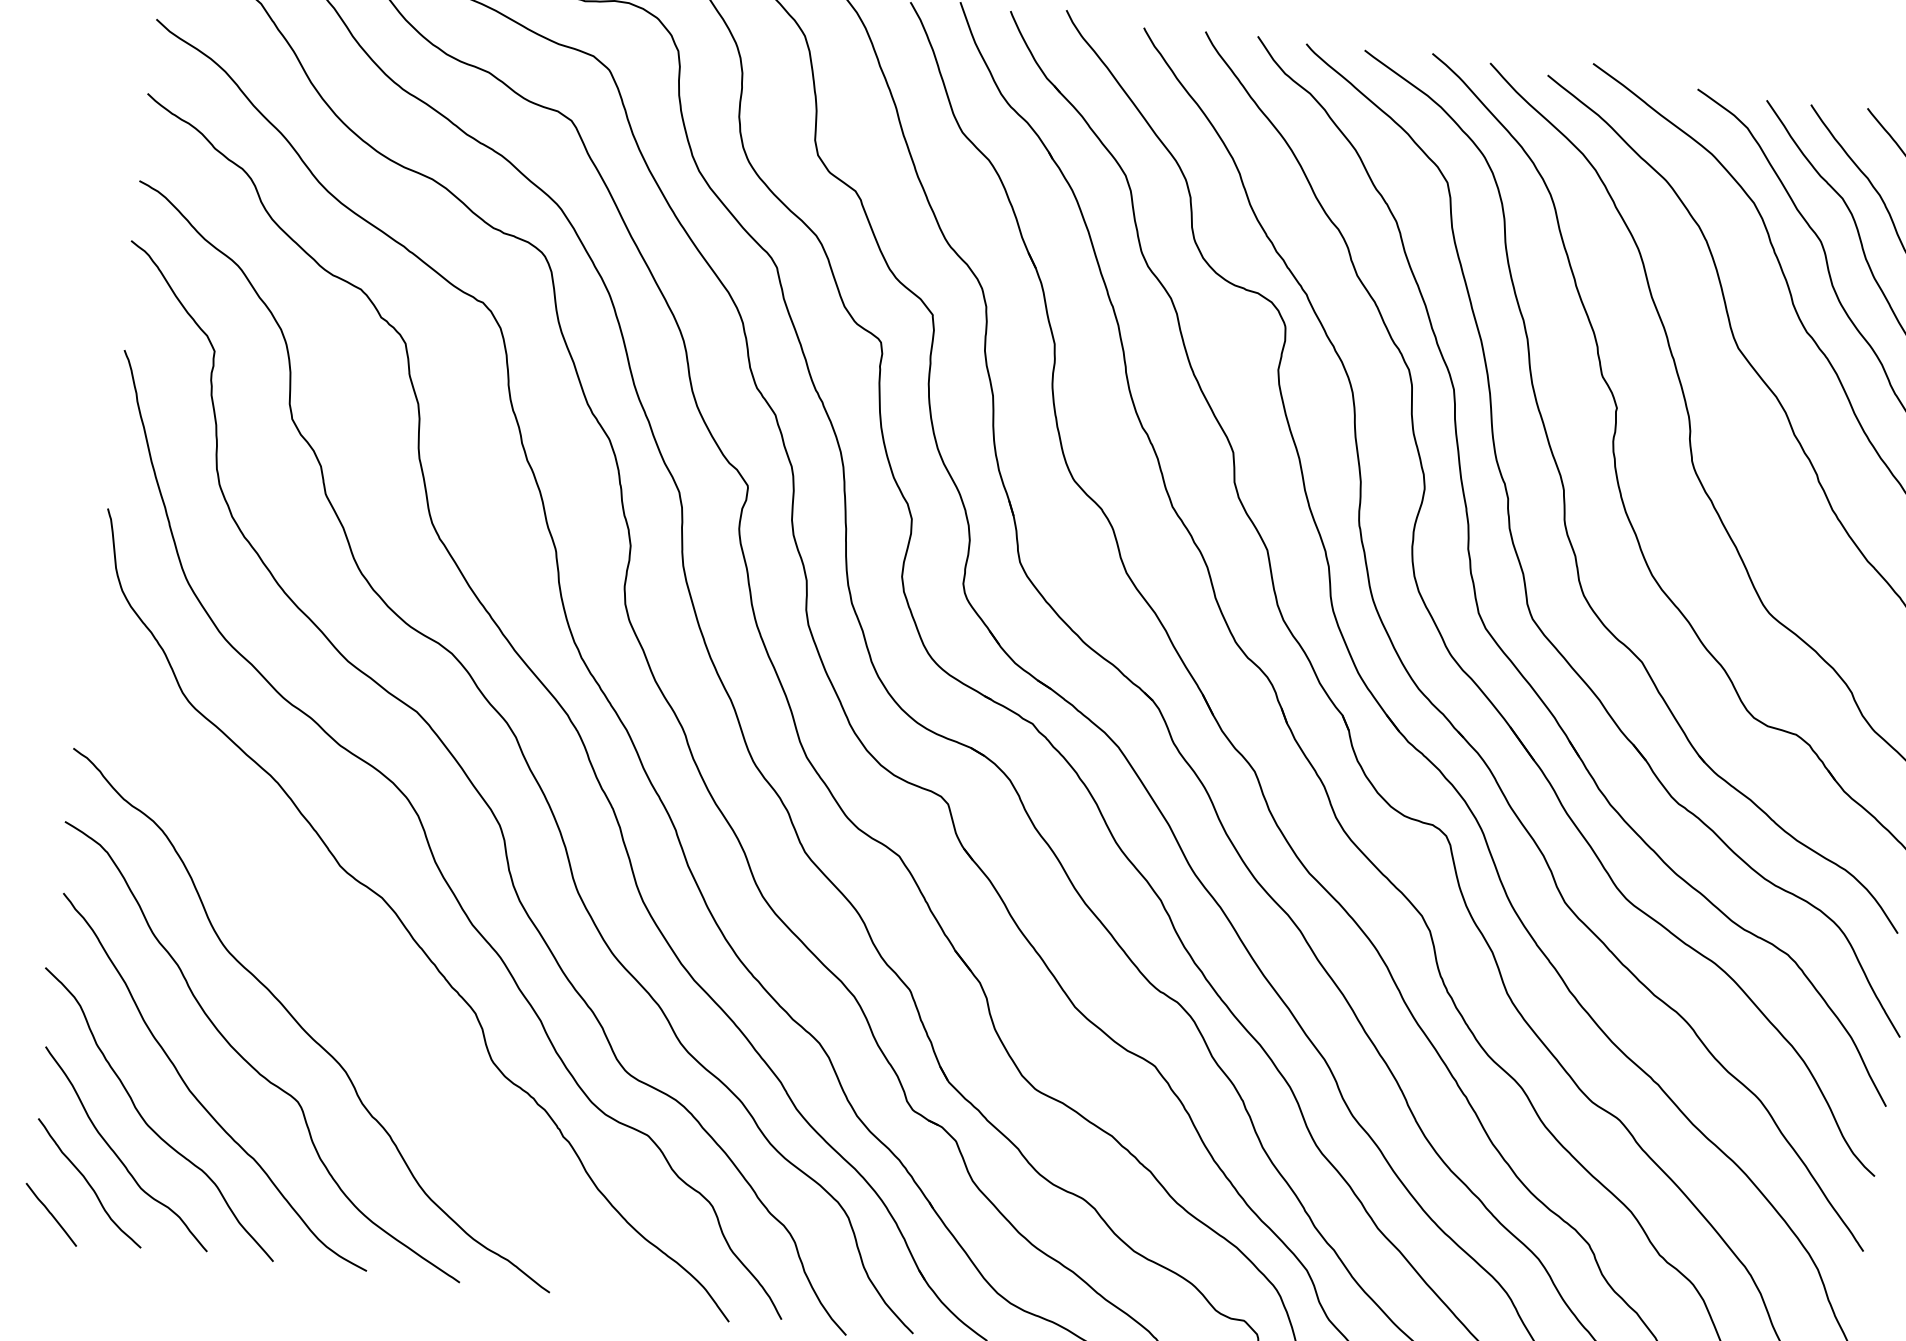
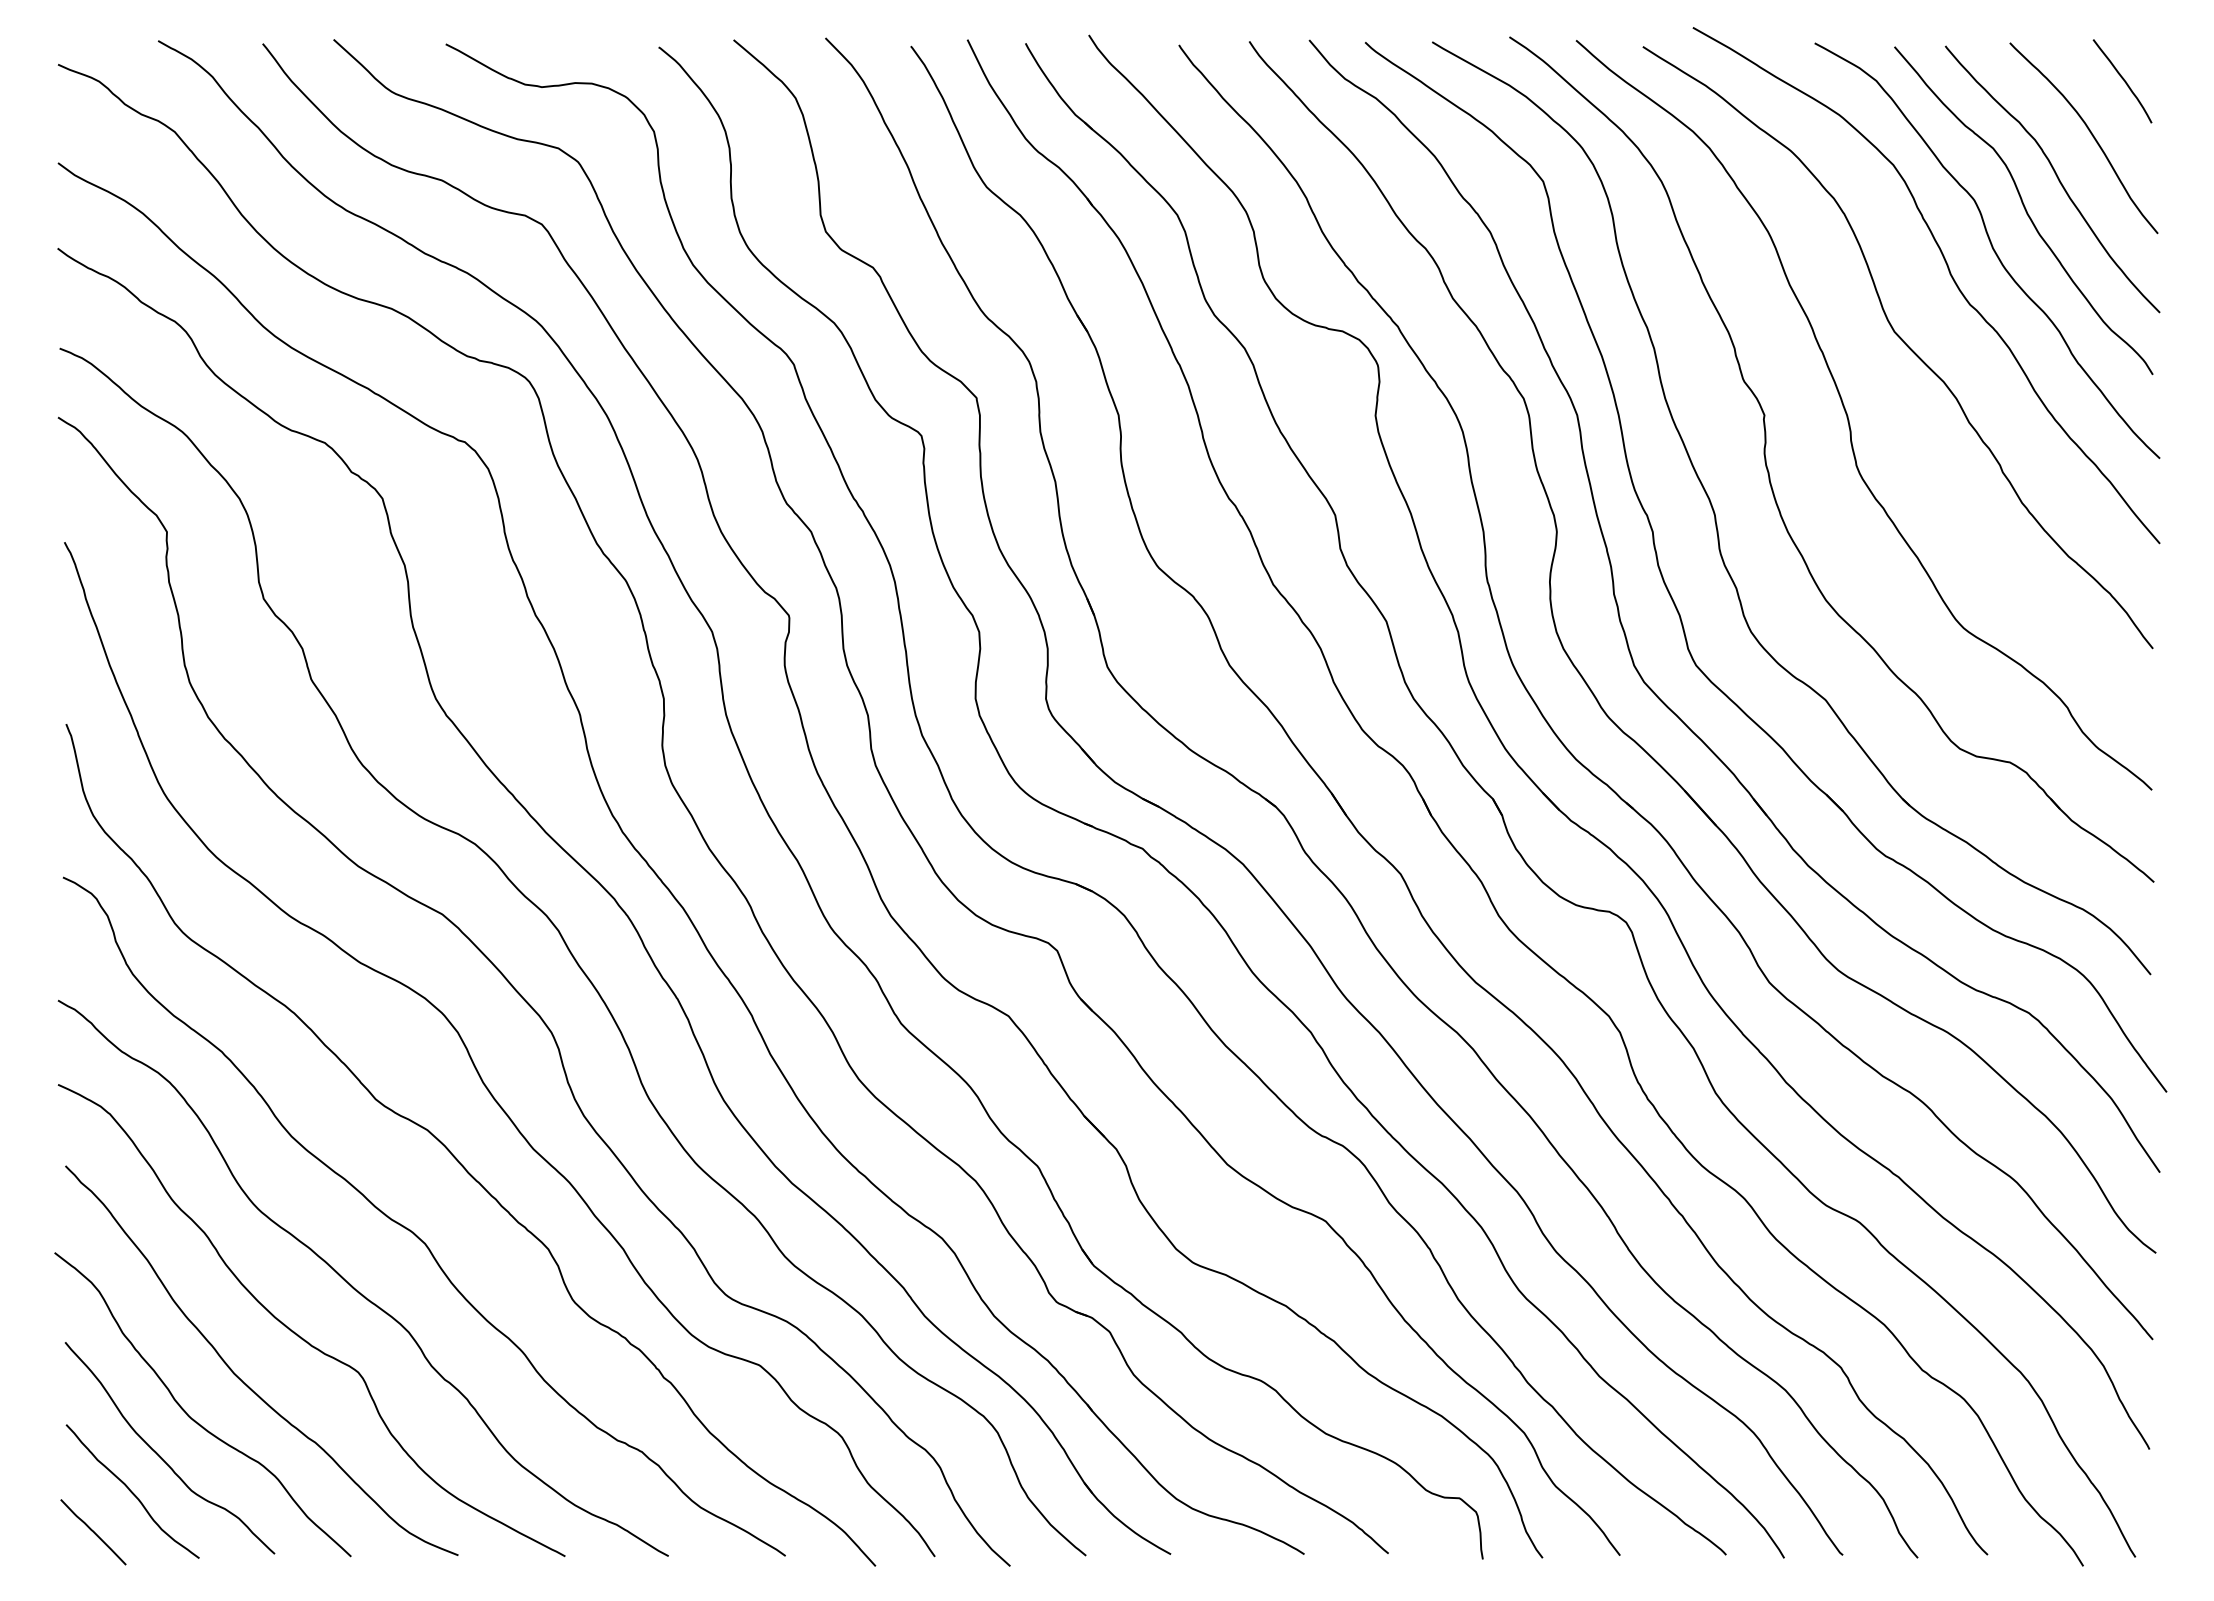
curve: (359, 984) -> (413, 1231), added

